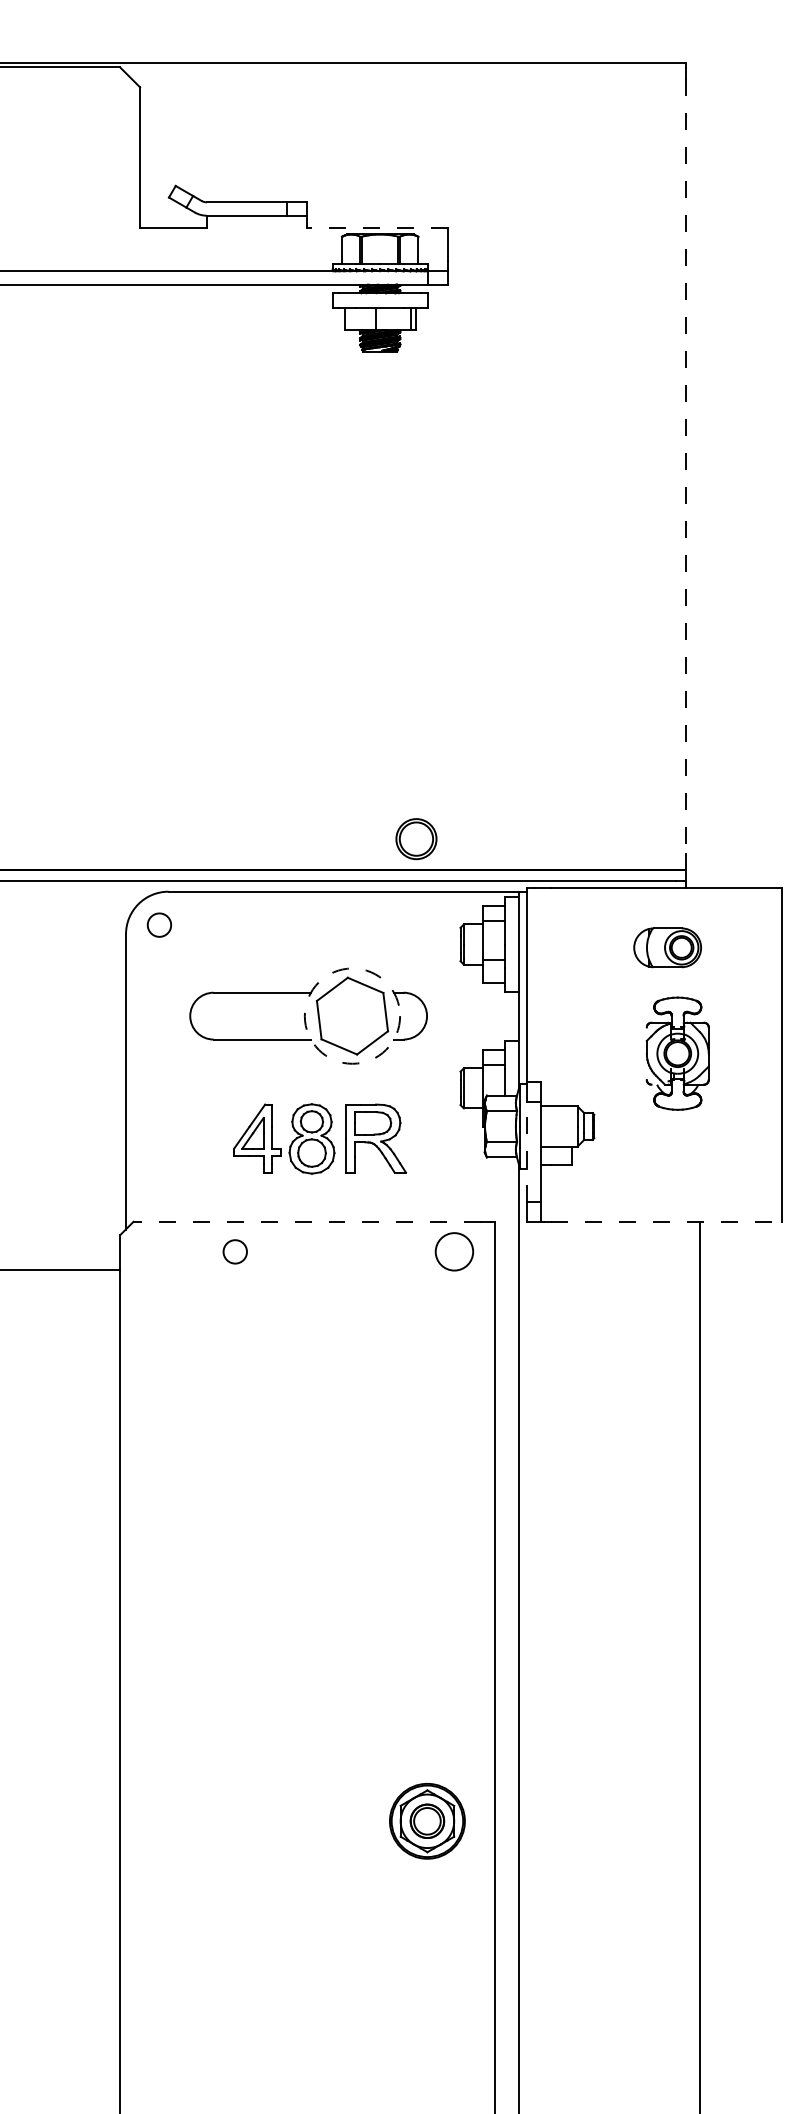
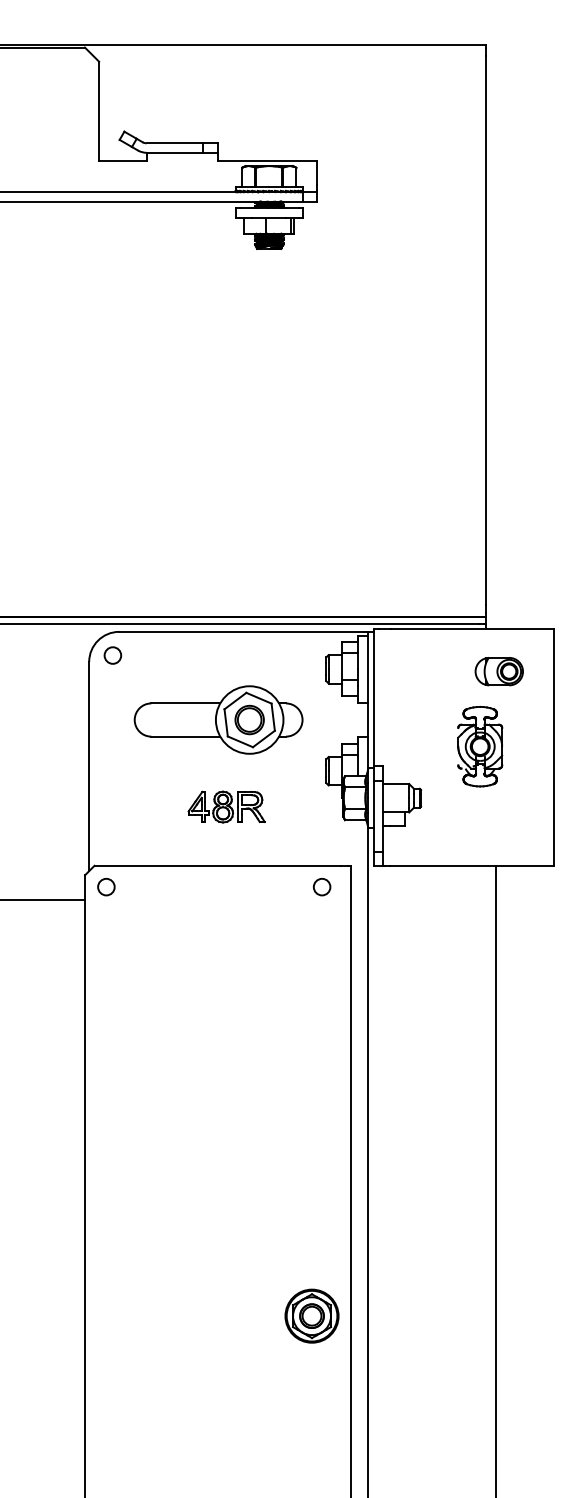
line: (377, 227) -> (267, 161), dashed -> solid
line: (685, 467) -> (485, 331), dashed -> solid
part: (416, 839) -> (249, 720), moved
part: (667, 947) -> (499, 671), moved
circle: (352, 1015) -> (249, 719), dashed -> solid
part: (319, 1138) -> (226, 806), size x0.62
line: (527, 1151) -> (373, 815), dashed -> solid
line: (307, 1221) -> (217, 865), dashed -> solid
line: (666, 1222) -> (472, 866), dashed -> solid
circle: (234, 1251) -> (105, 886), moved
circle: (454, 1251) -> (321, 886), size x0.62
part: (427, 1821) -> (312, 1316), moved

